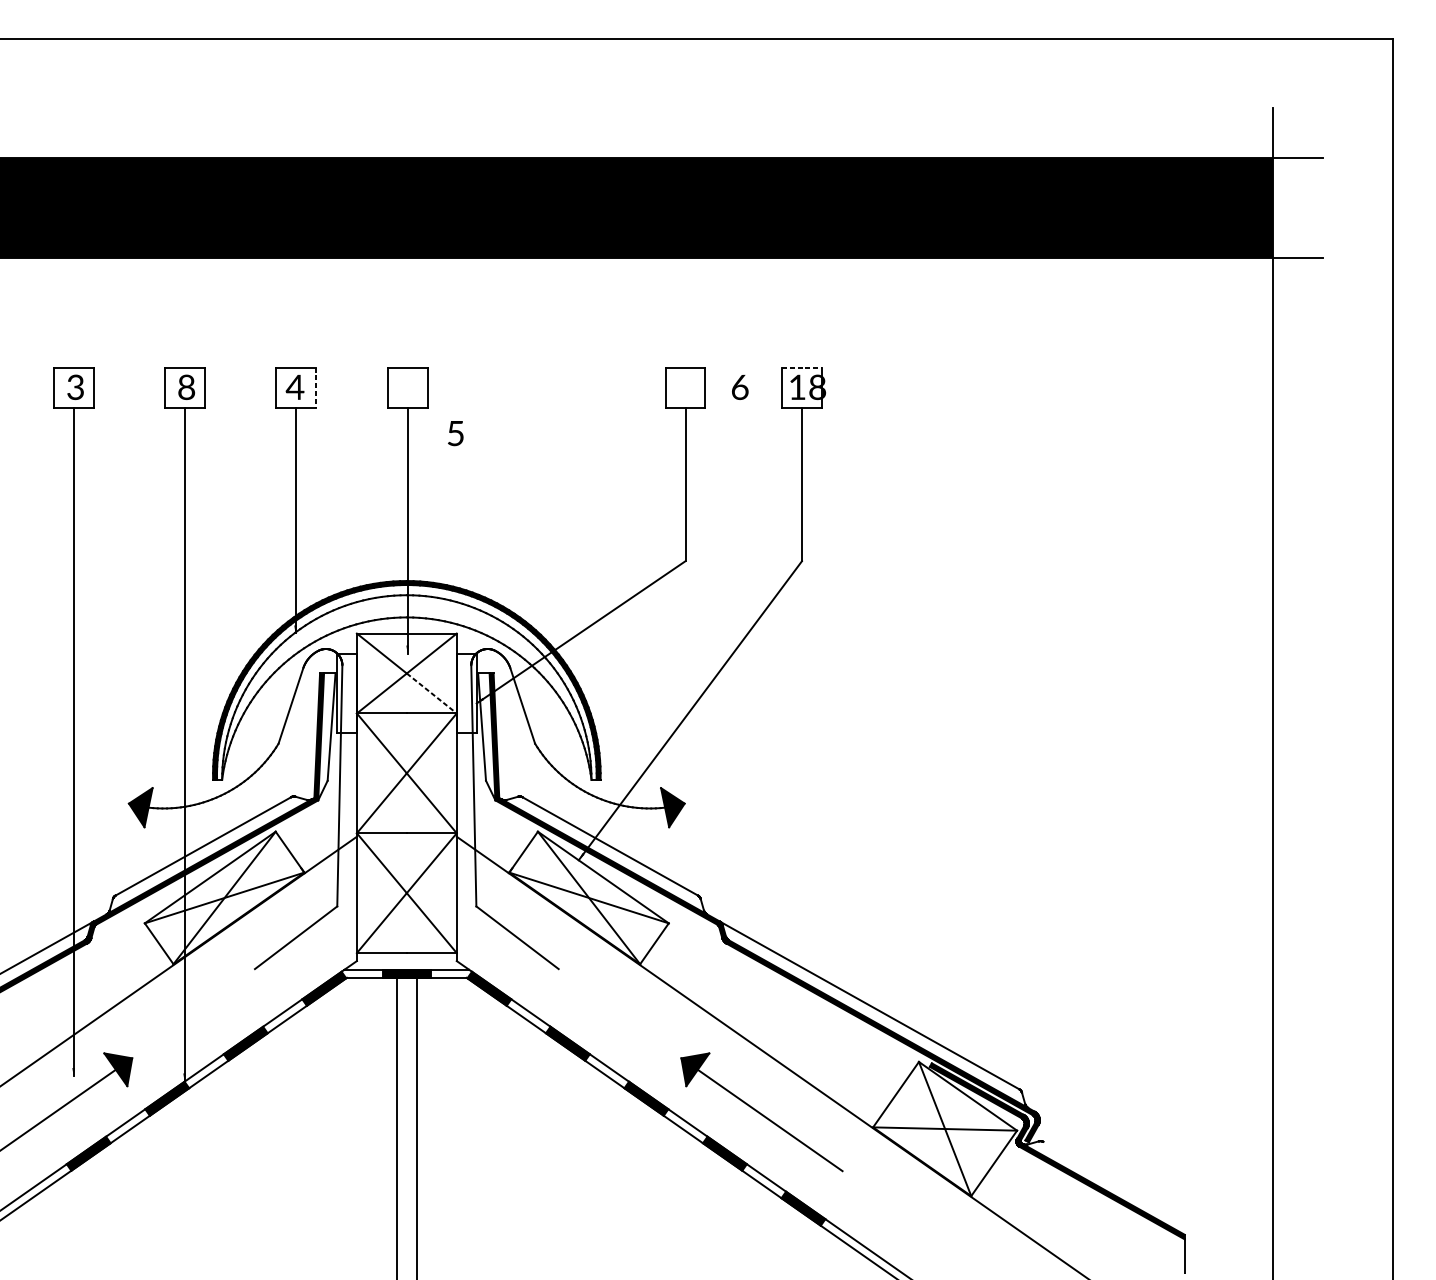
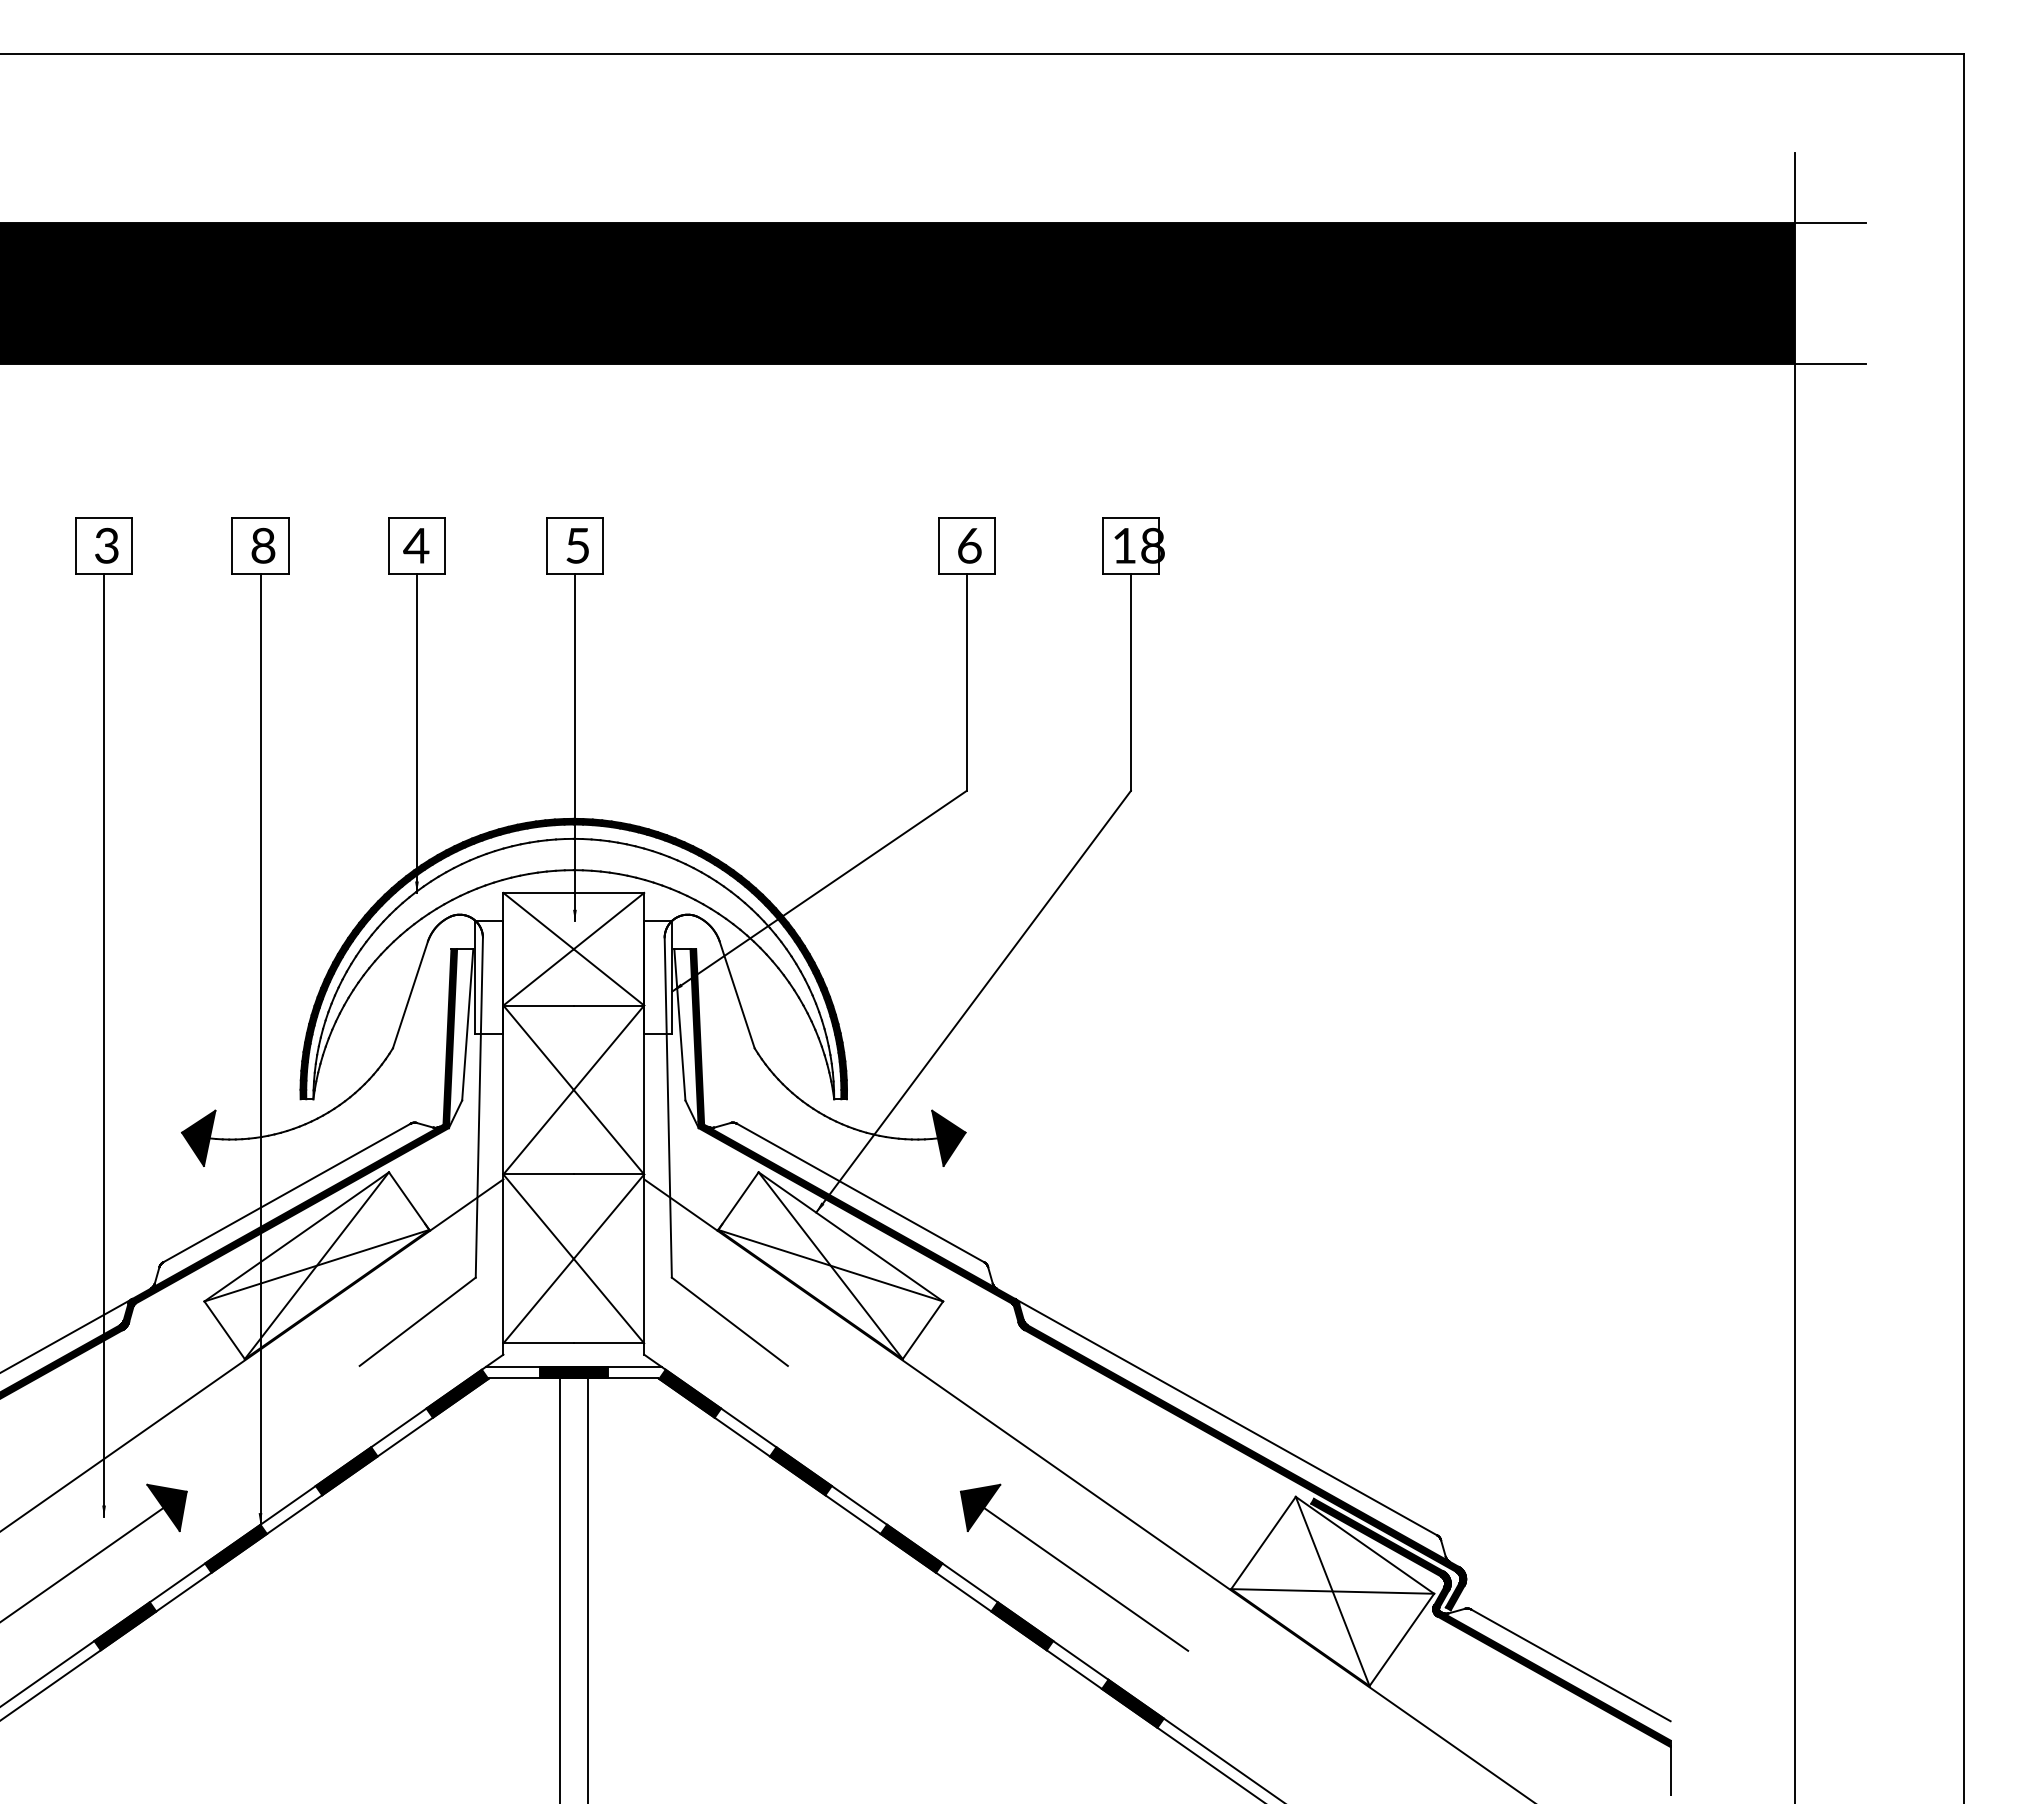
line: (802, 367) -> (1131, 518), dashed -> solid
line: (315, 387) -> (445, 546), dashed -> solid
text: (739, 387) -> (969, 545), moved
text: (455, 433) -> (577, 545), moved
line: (432, 693) -> (609, 977), dashed -> solid
line: (1113, 1181) -> (1570, 1665), added

